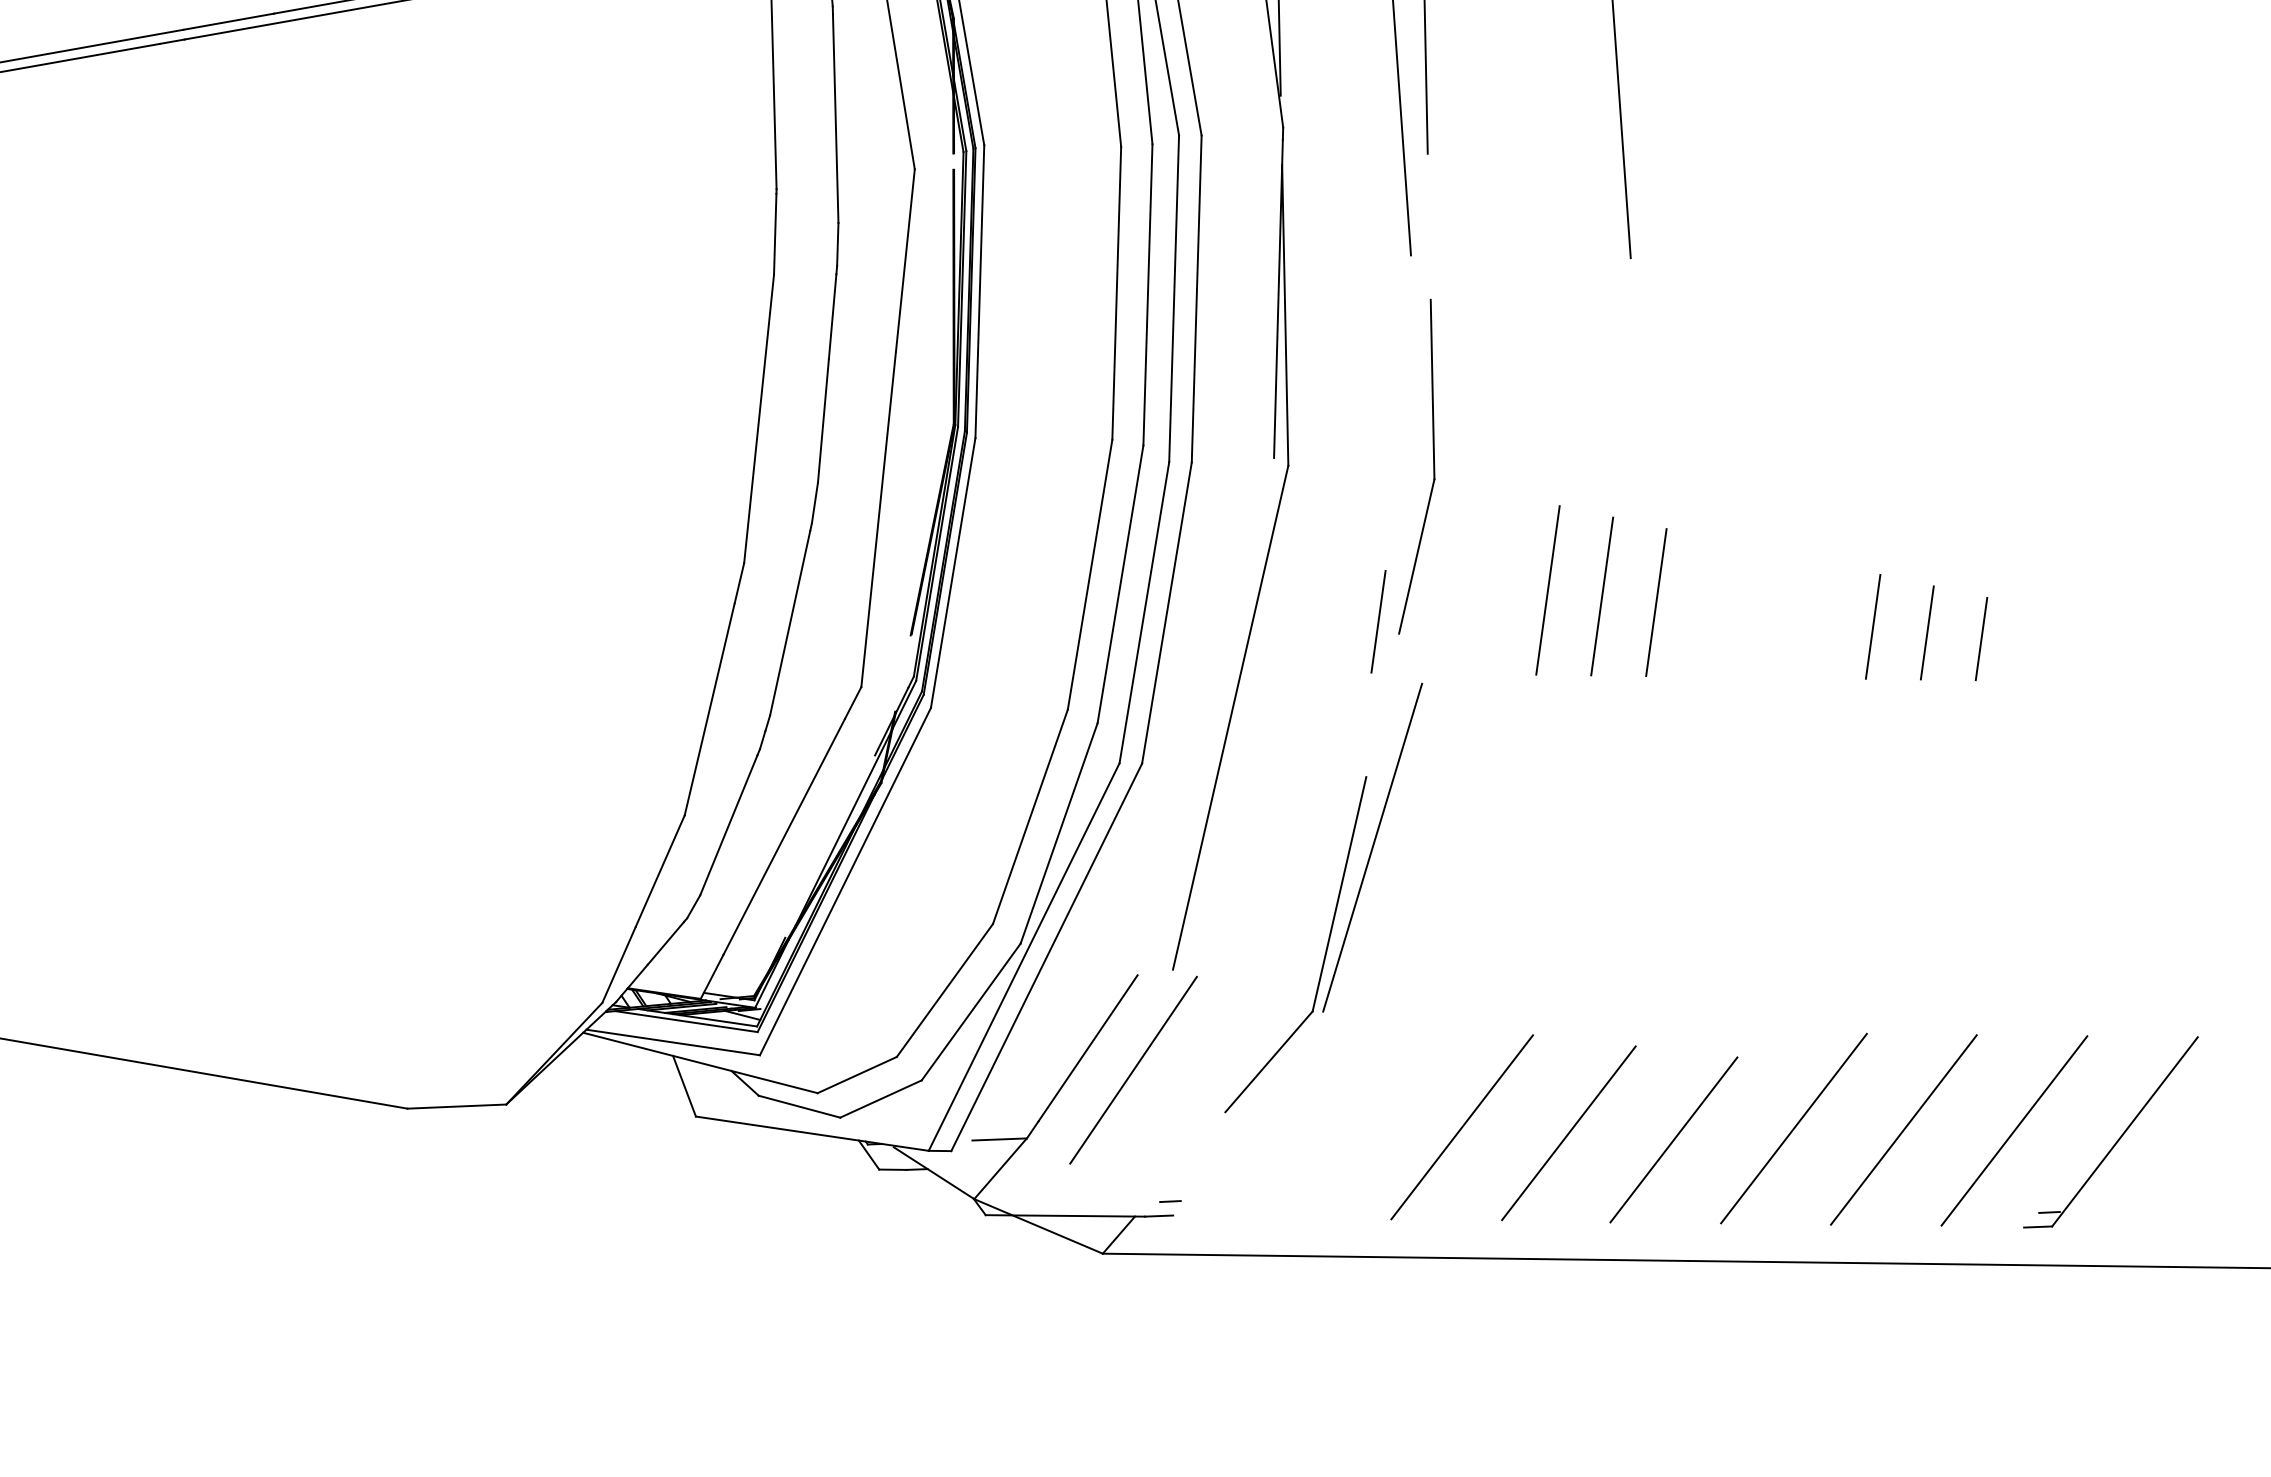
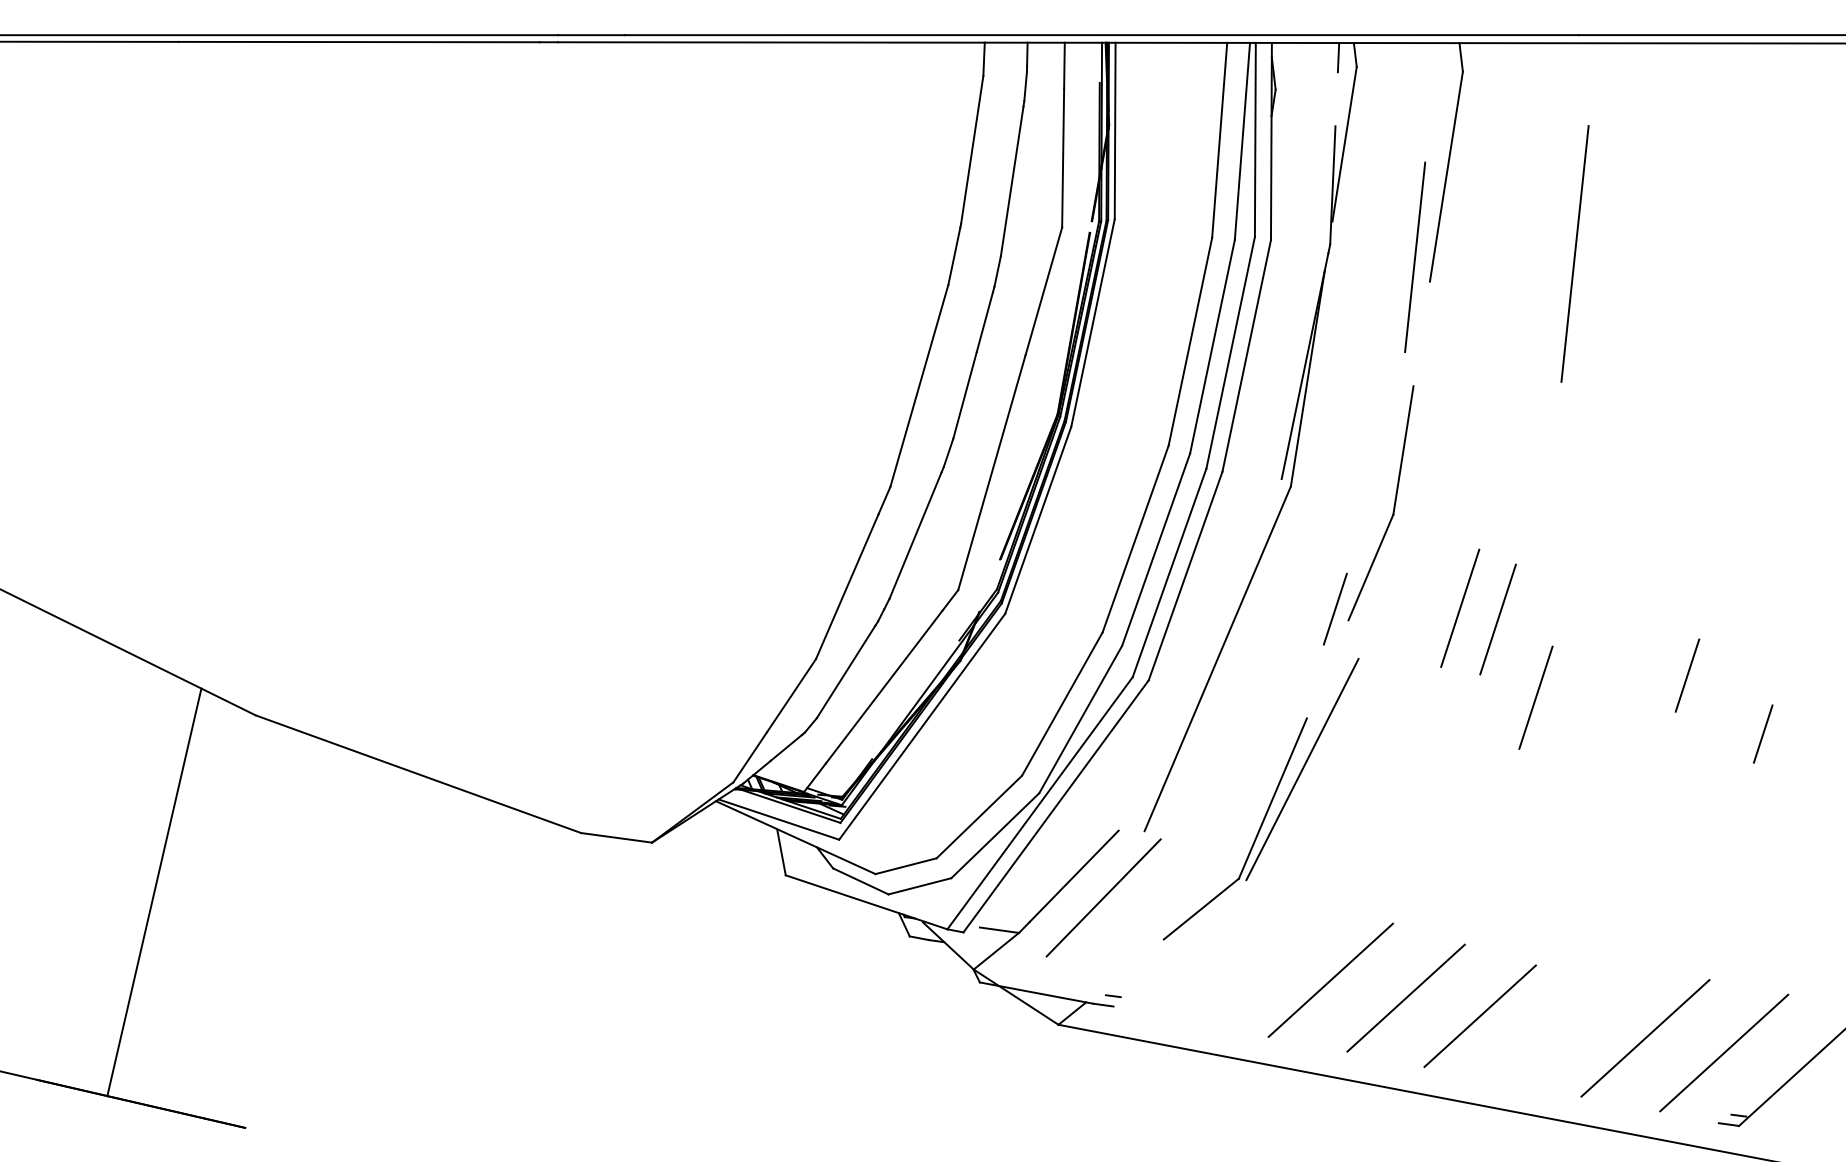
line: (1655, 602) -> (1535, 697), moved
line: (1926, 632) -> (1724, 686), removed
line: (1981, 638) -> (1763, 733), moved
line: (1794, 1128) -> (1567, 1023), removed

